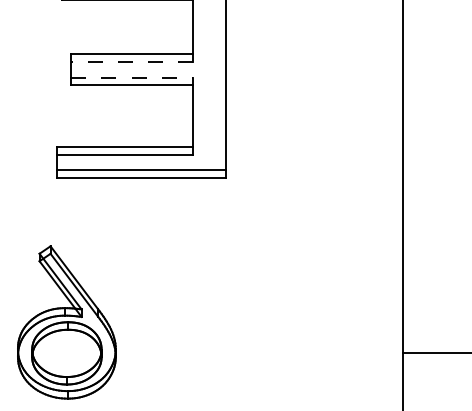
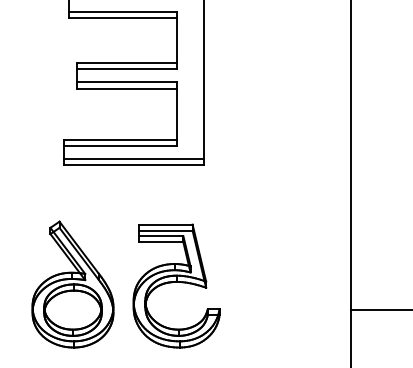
line: (131, 62) -> (126, 69), dashed -> solid
line: (132, 77) -> (127, 82), dashed -> solid
part: (192, 323) -> (176, 285), added

